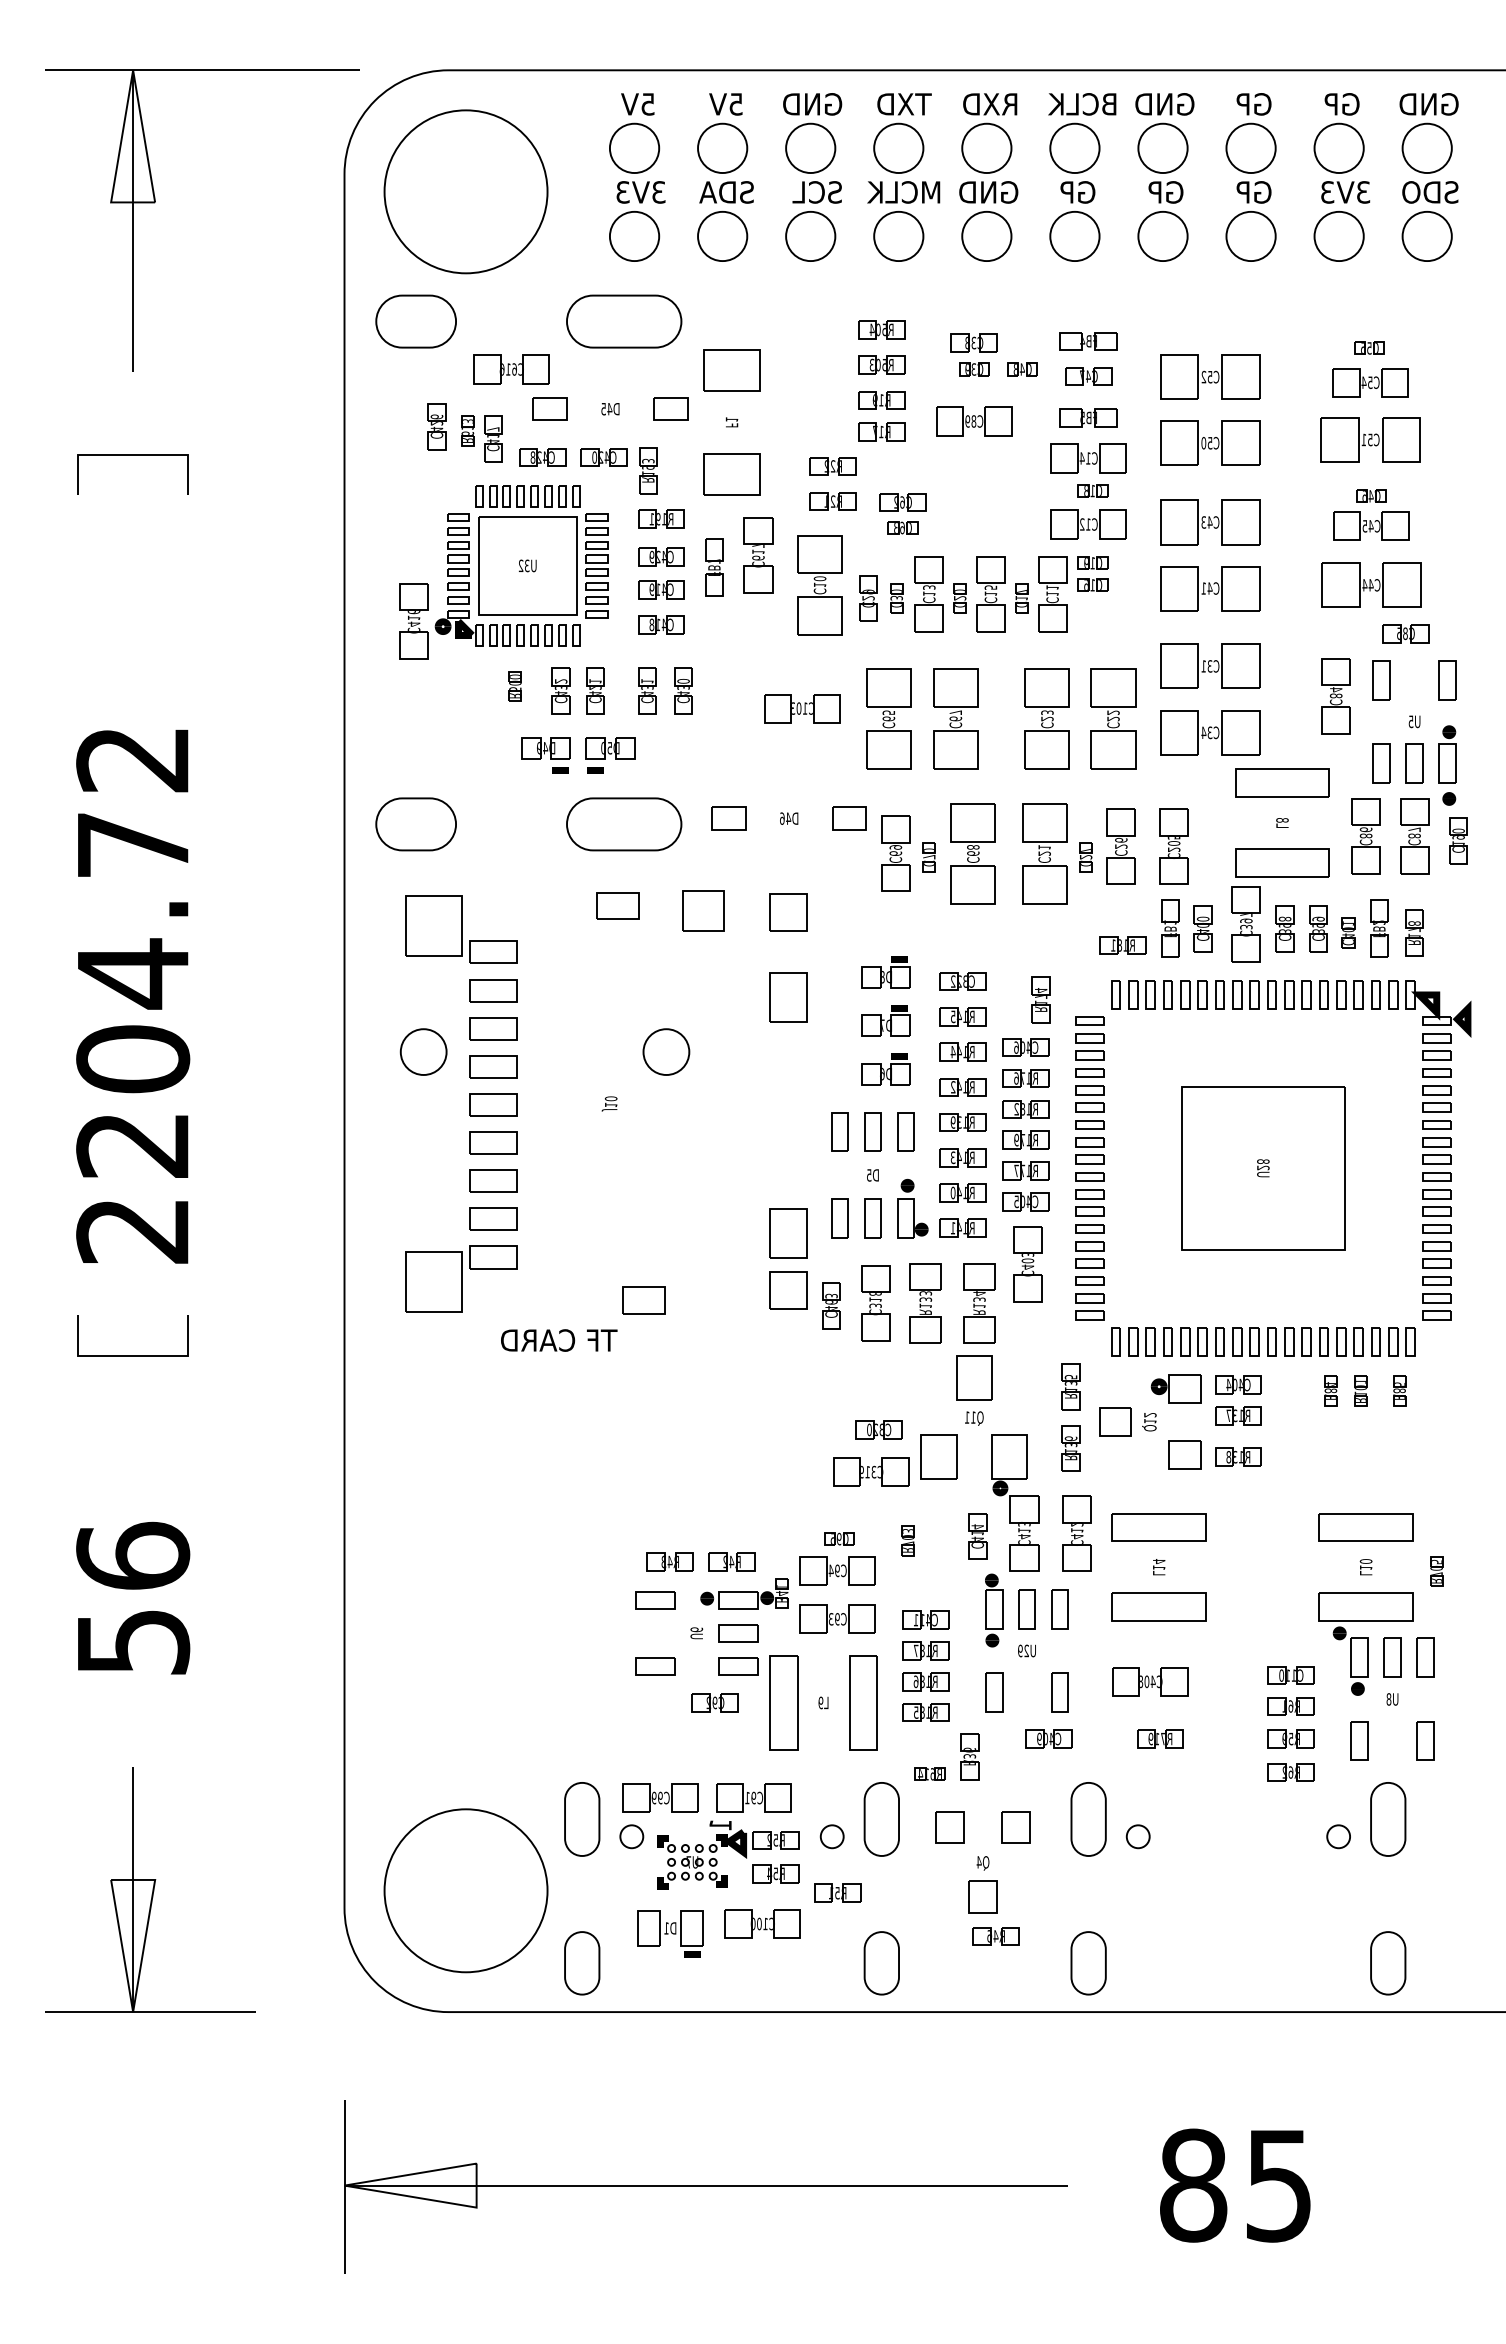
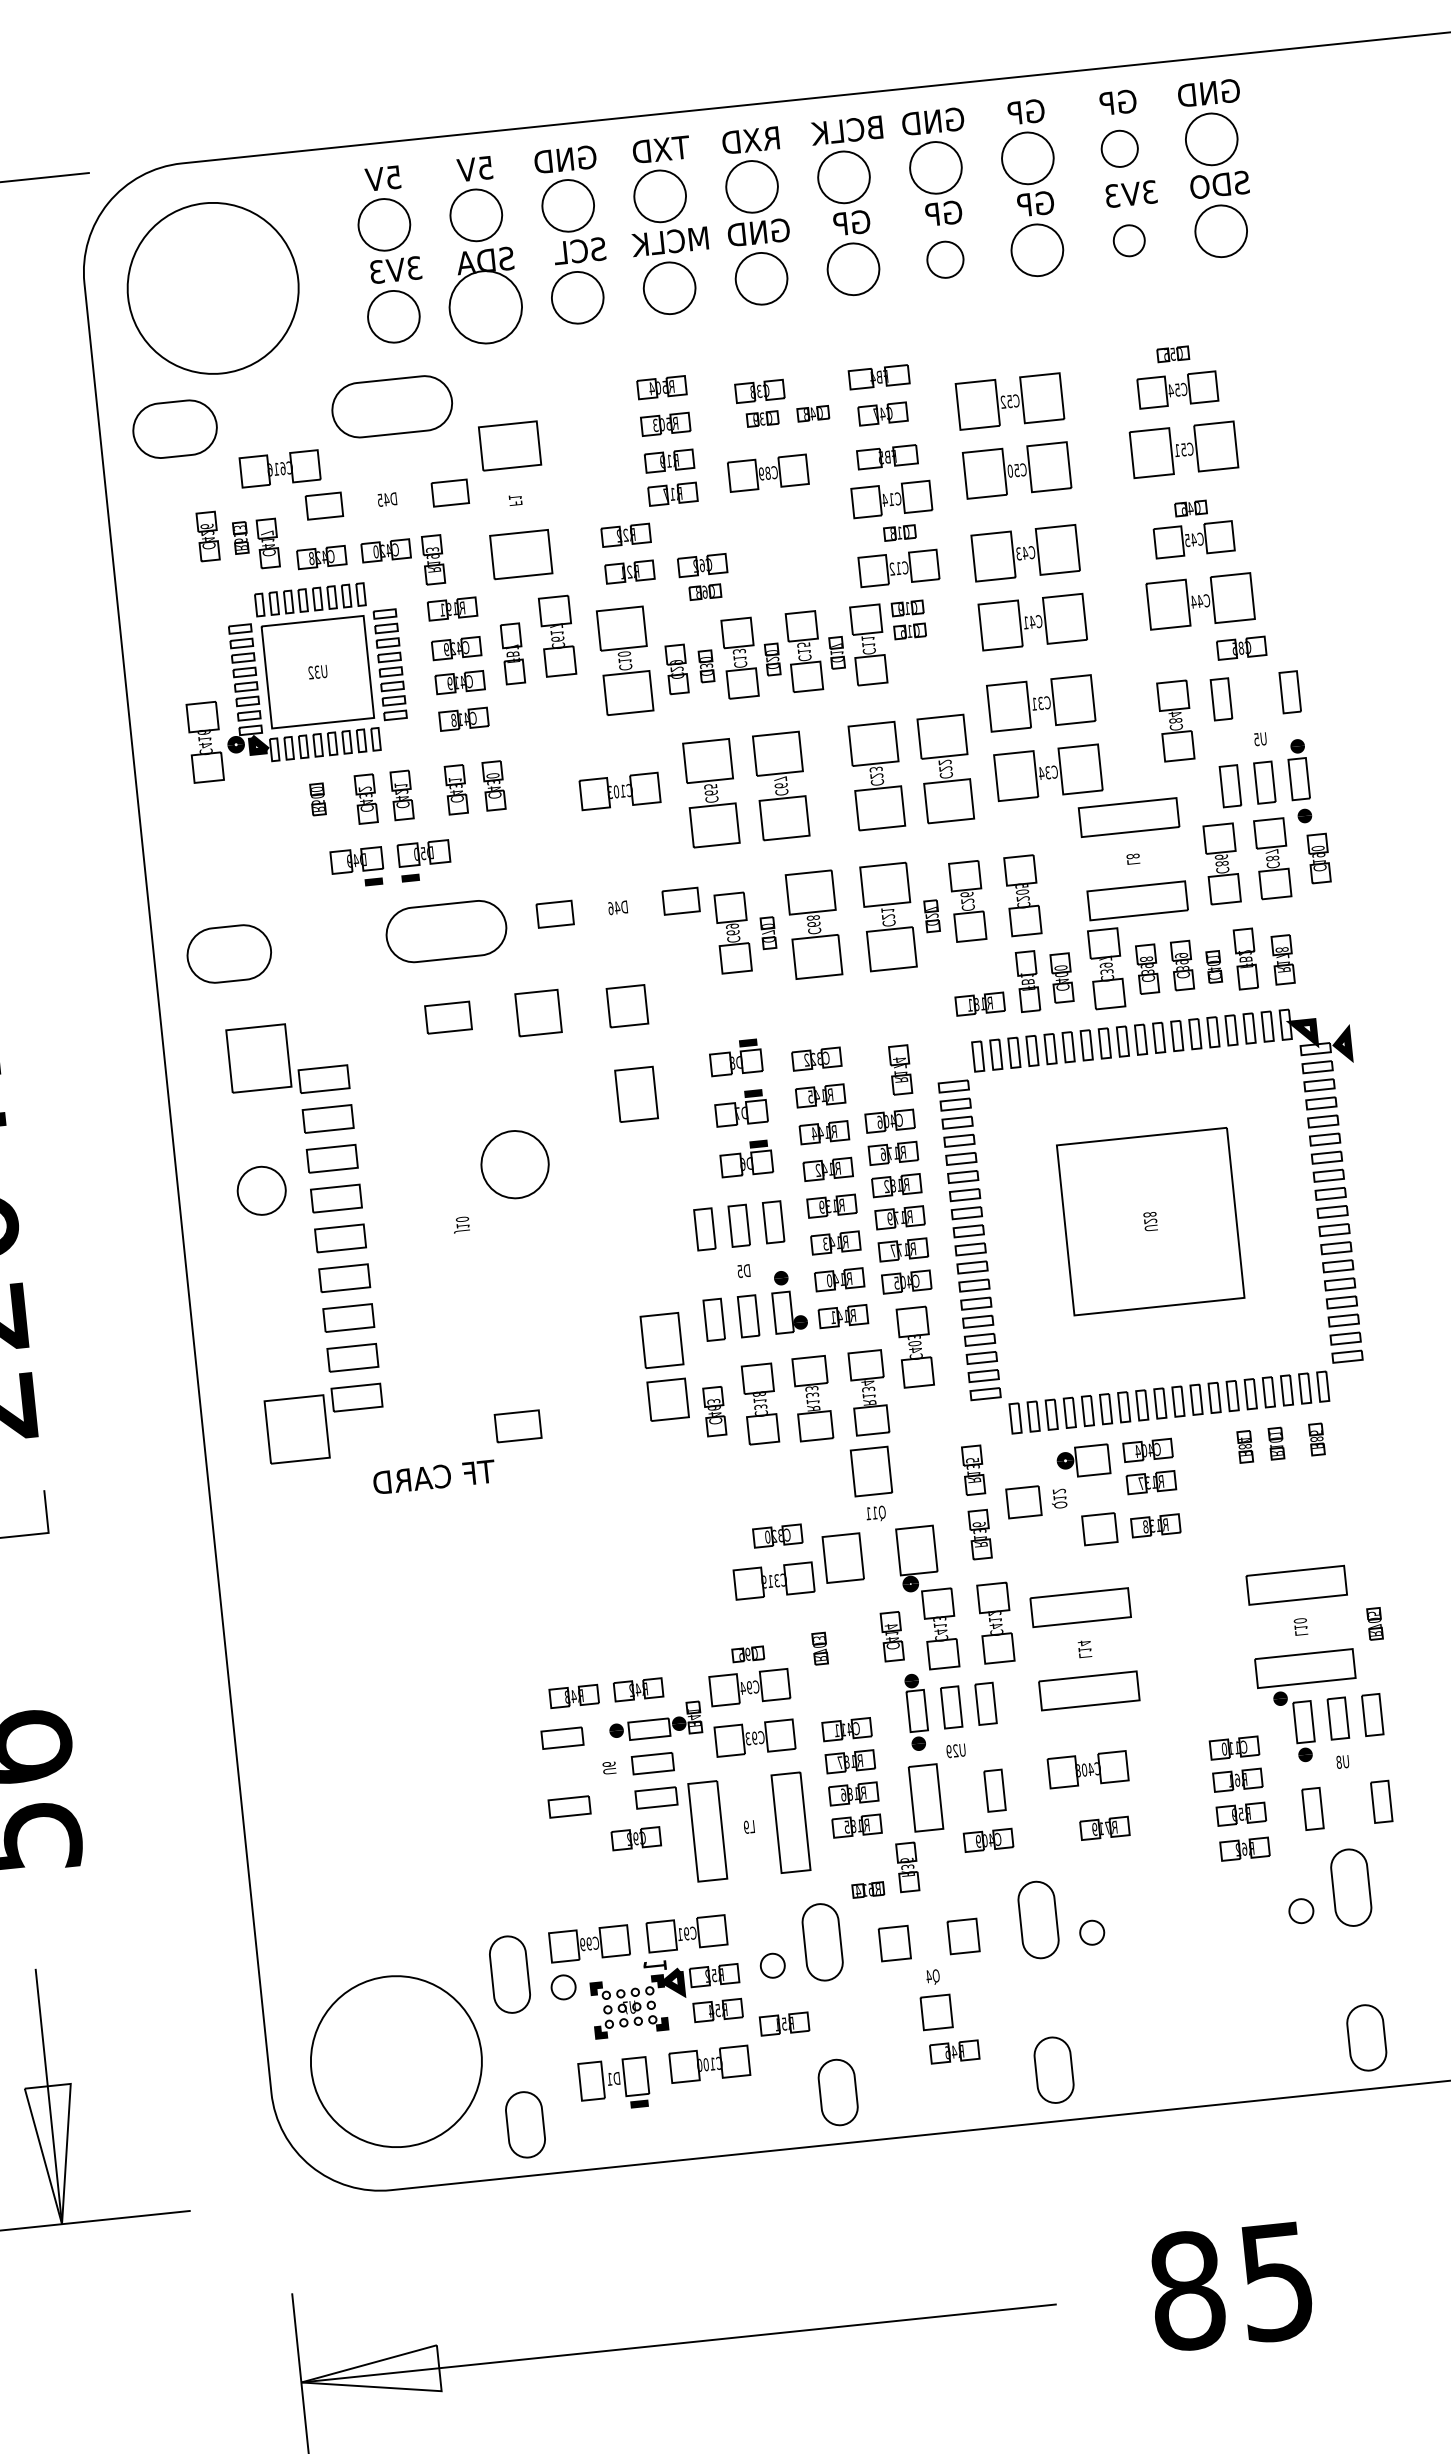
circle: (1338, 148) -> (1119, 149), size x0.7
circle: (722, 236) -> (485, 307), size x1.4
circle: (1162, 236) -> (944, 259), size x0.7
circle: (1338, 236) -> (1128, 240), size x0.6
circle: (666, 1051) -> (515, 1164), size x1.4
part: (994, 1692) -> (926, 1797), size x1.6

